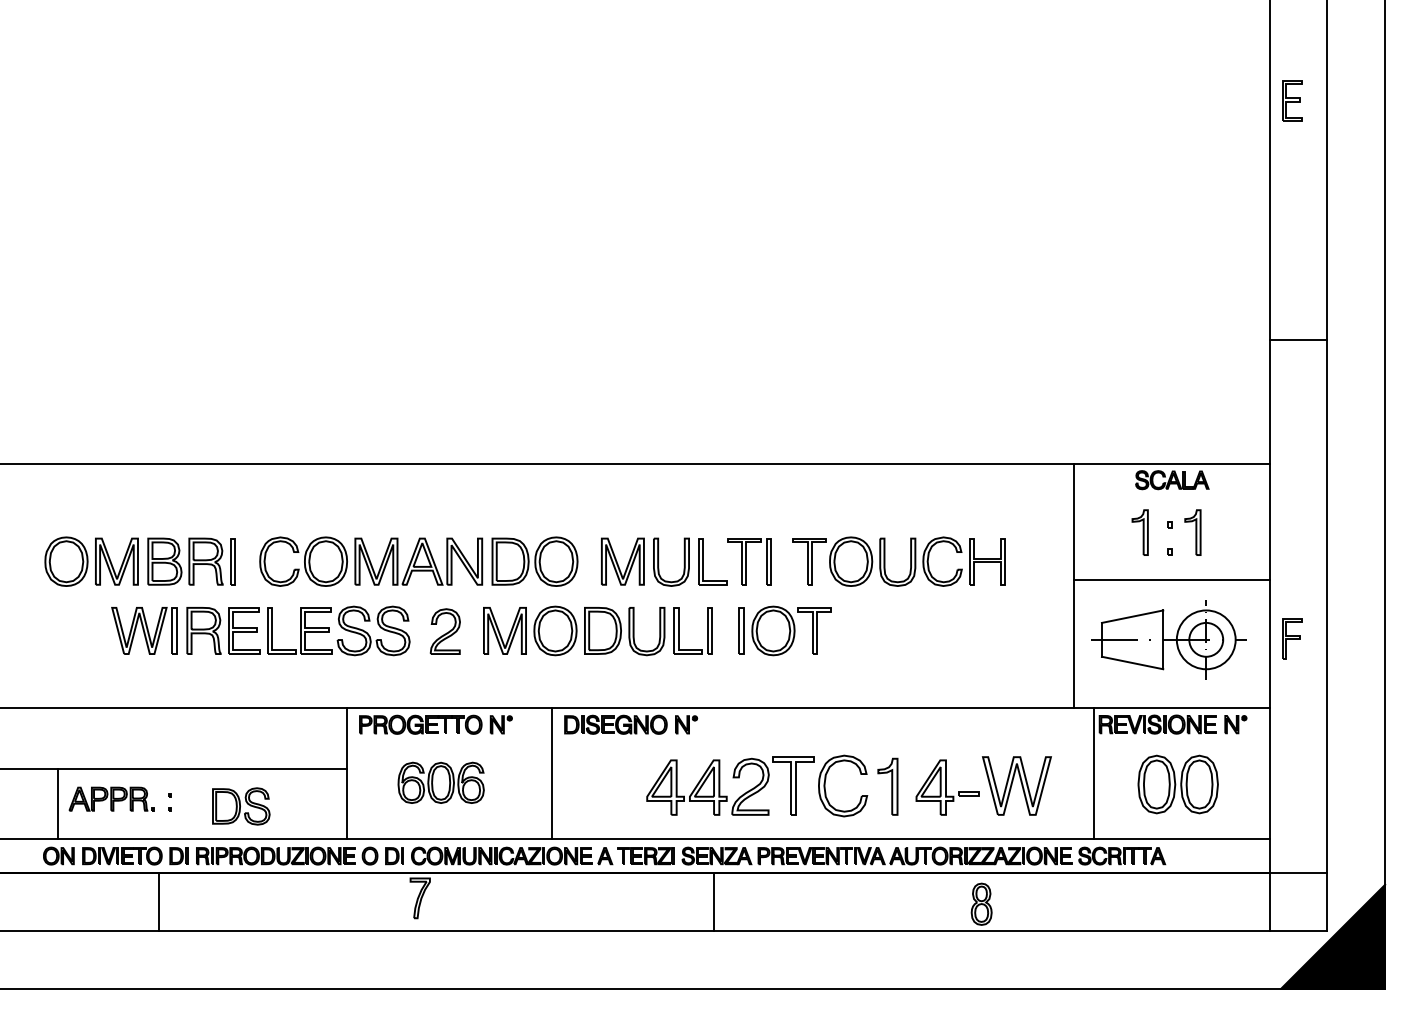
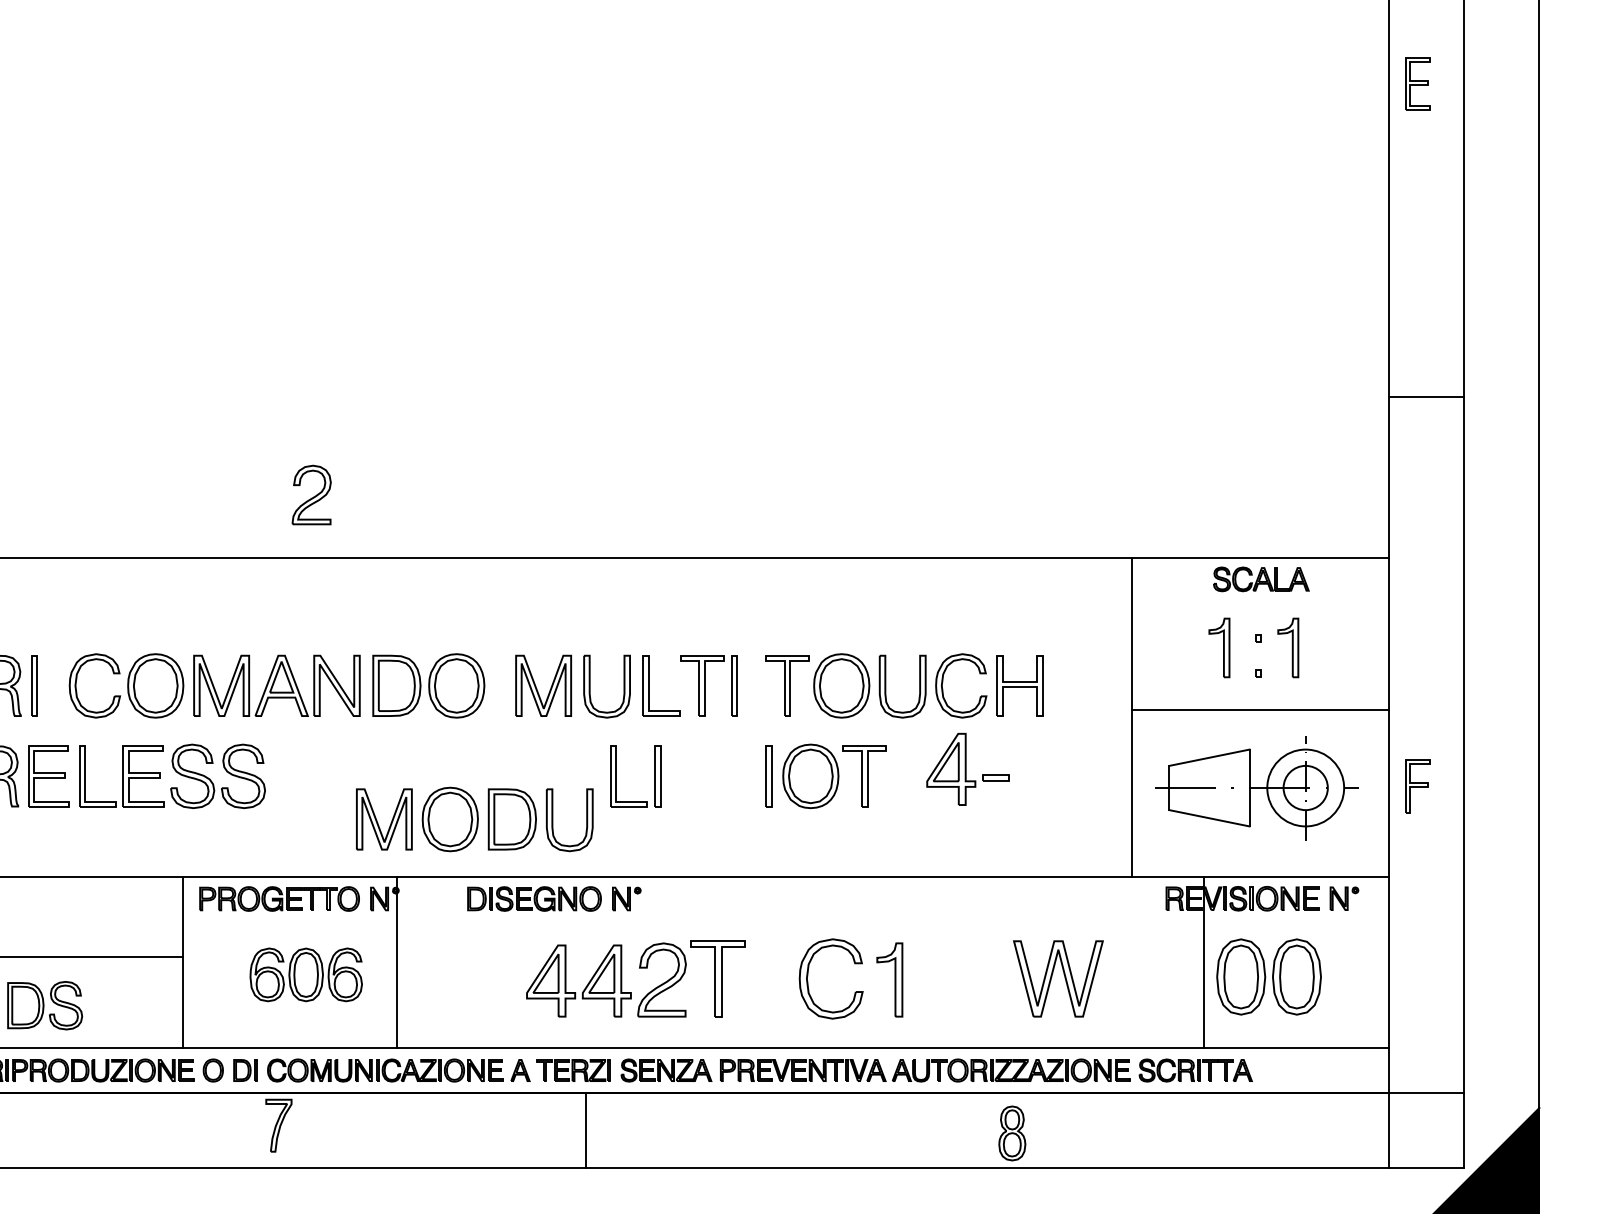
part: (574, 630) -> (475, 818), moved
part: (784, 630) -> (825, 775), moved
part: (444, 631) -> (310, 494), moved
line: (551, 773) -> (396, 962), moved
line: (1094, 773) -> (1204, 962), moved
part: (732, 778) -> (638, 969), moved
part: (947, 787) -> (967, 769), moved
line: (714, 901) -> (586, 1129), moved

